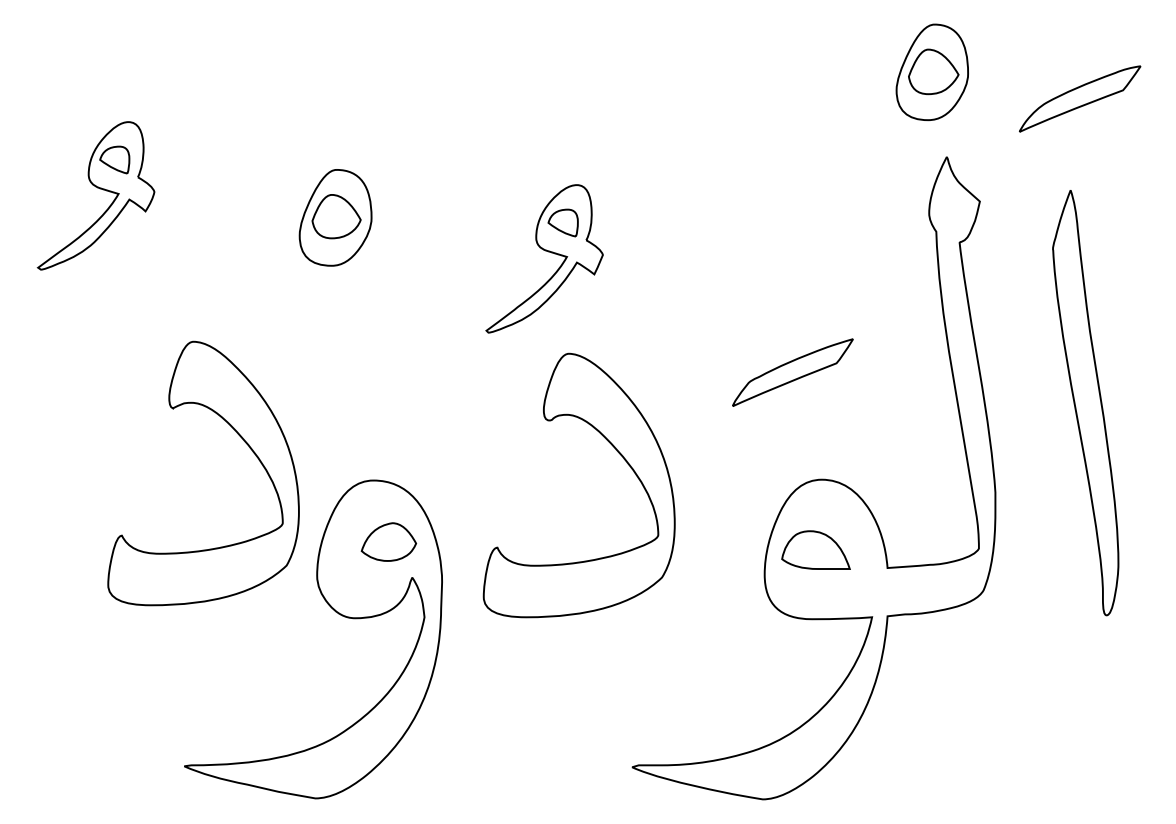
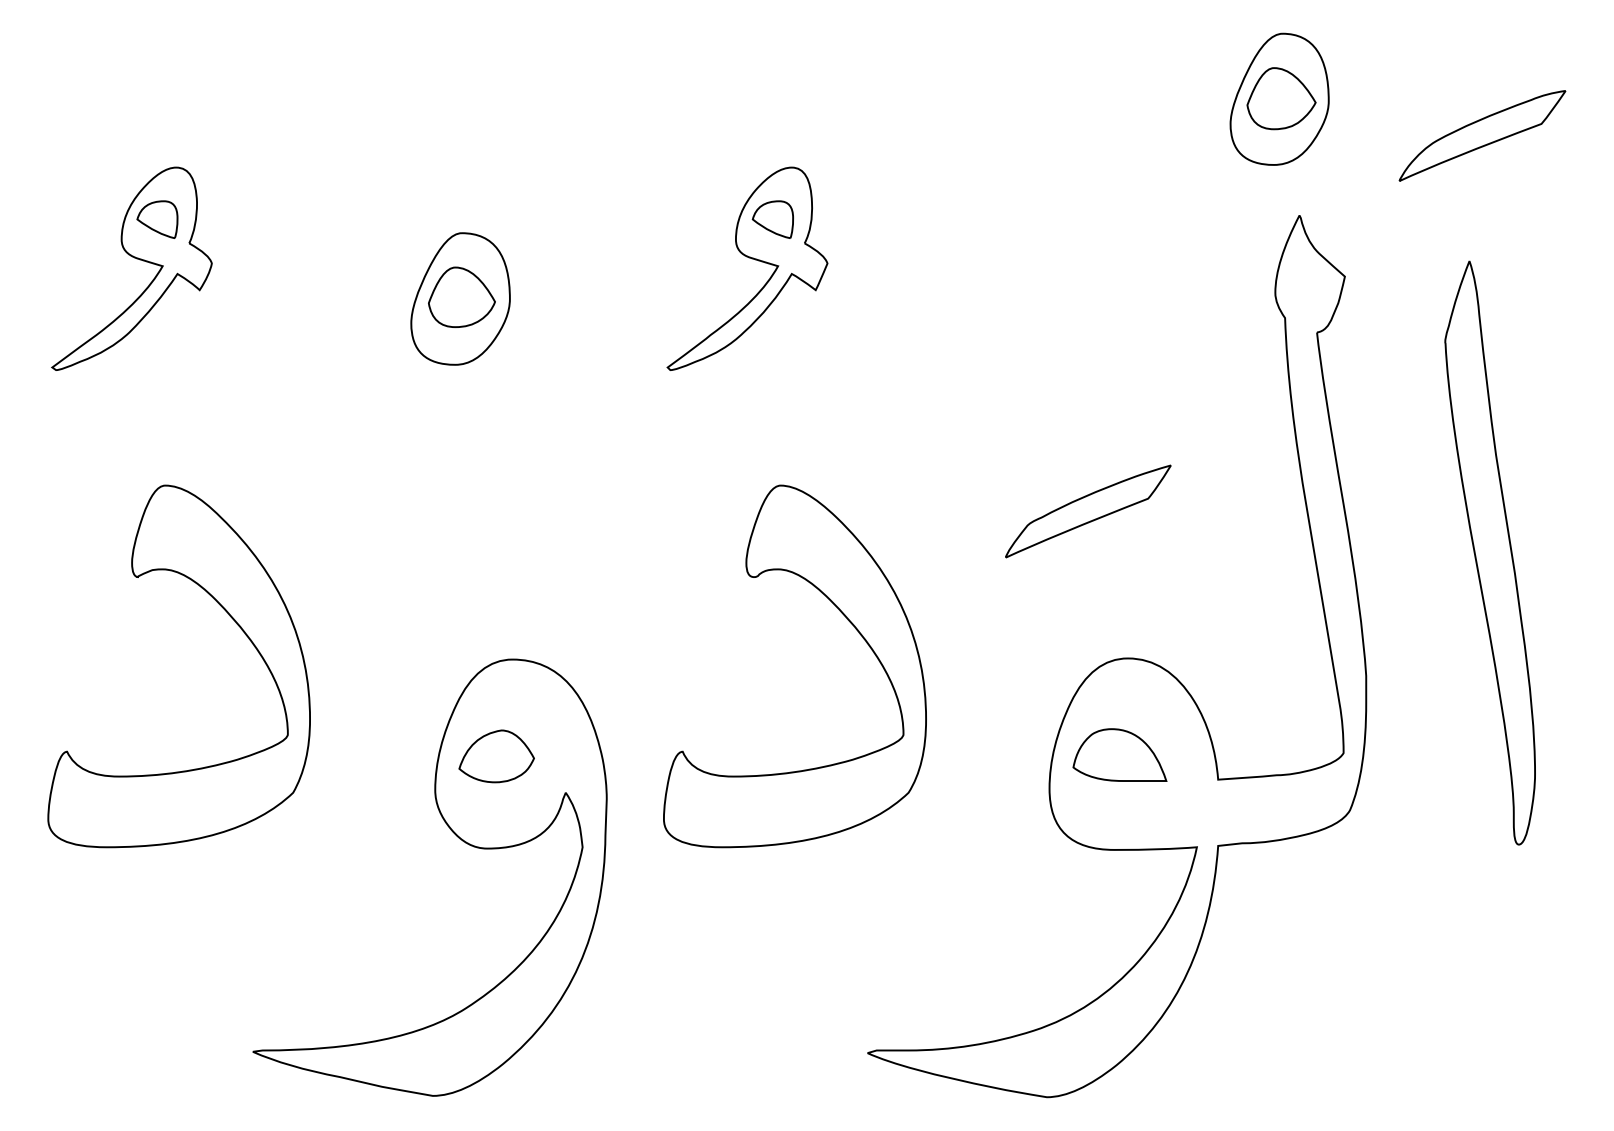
part: (545, 251) -> (748, 258), moved
part: (244, 442) -> (235, 623), moved
part: (388, 541) -> (496, 755), moved

